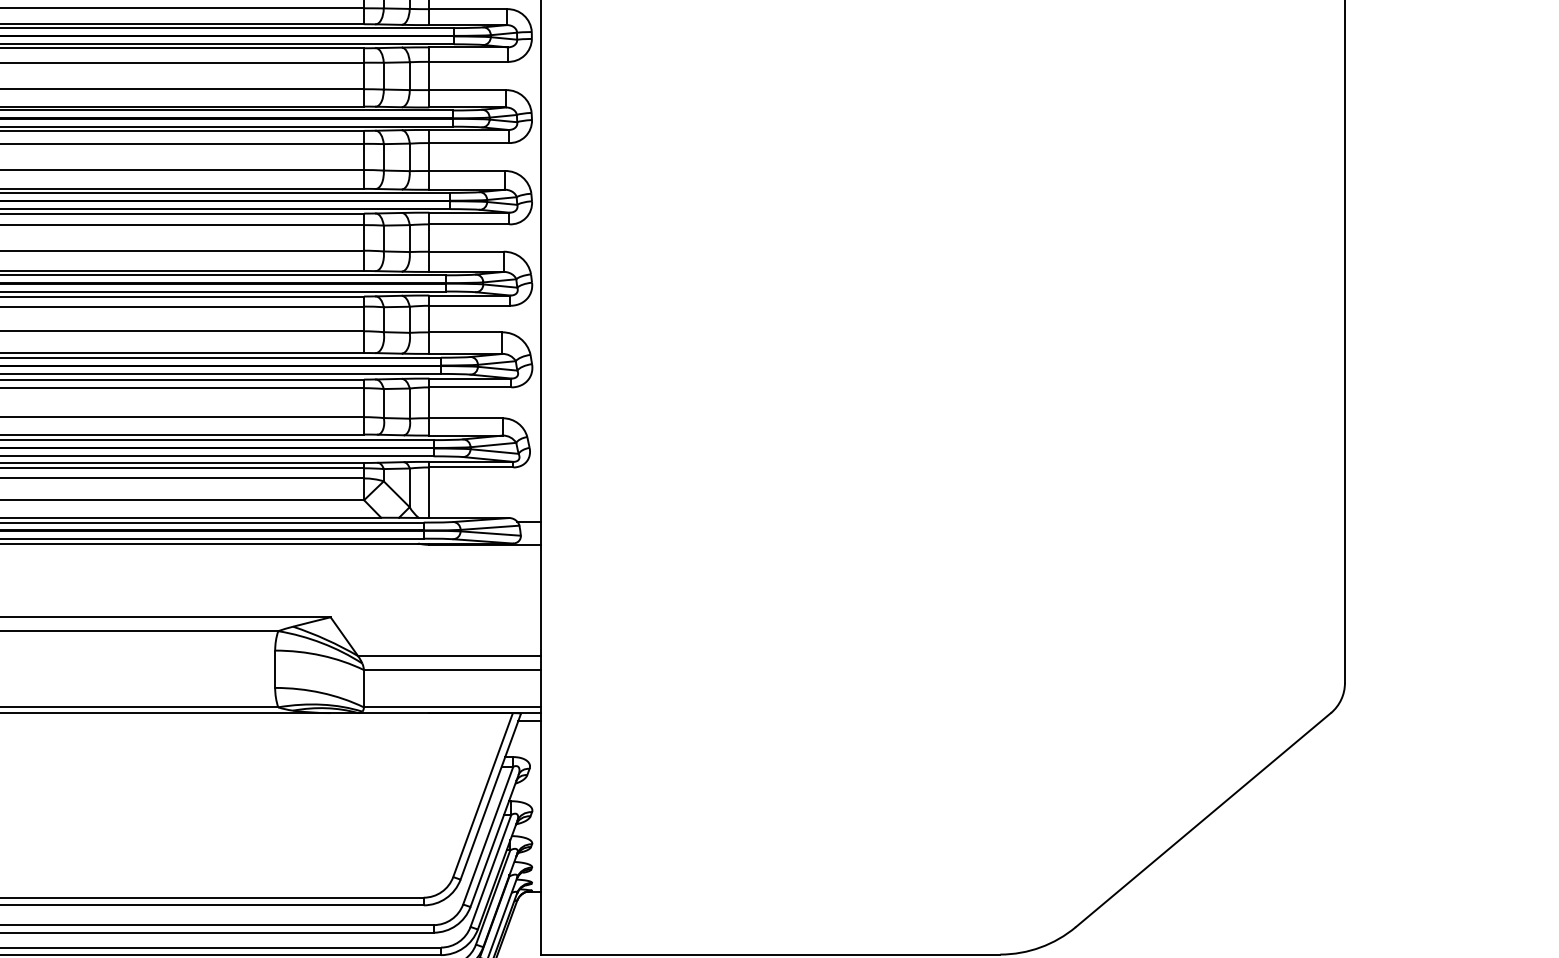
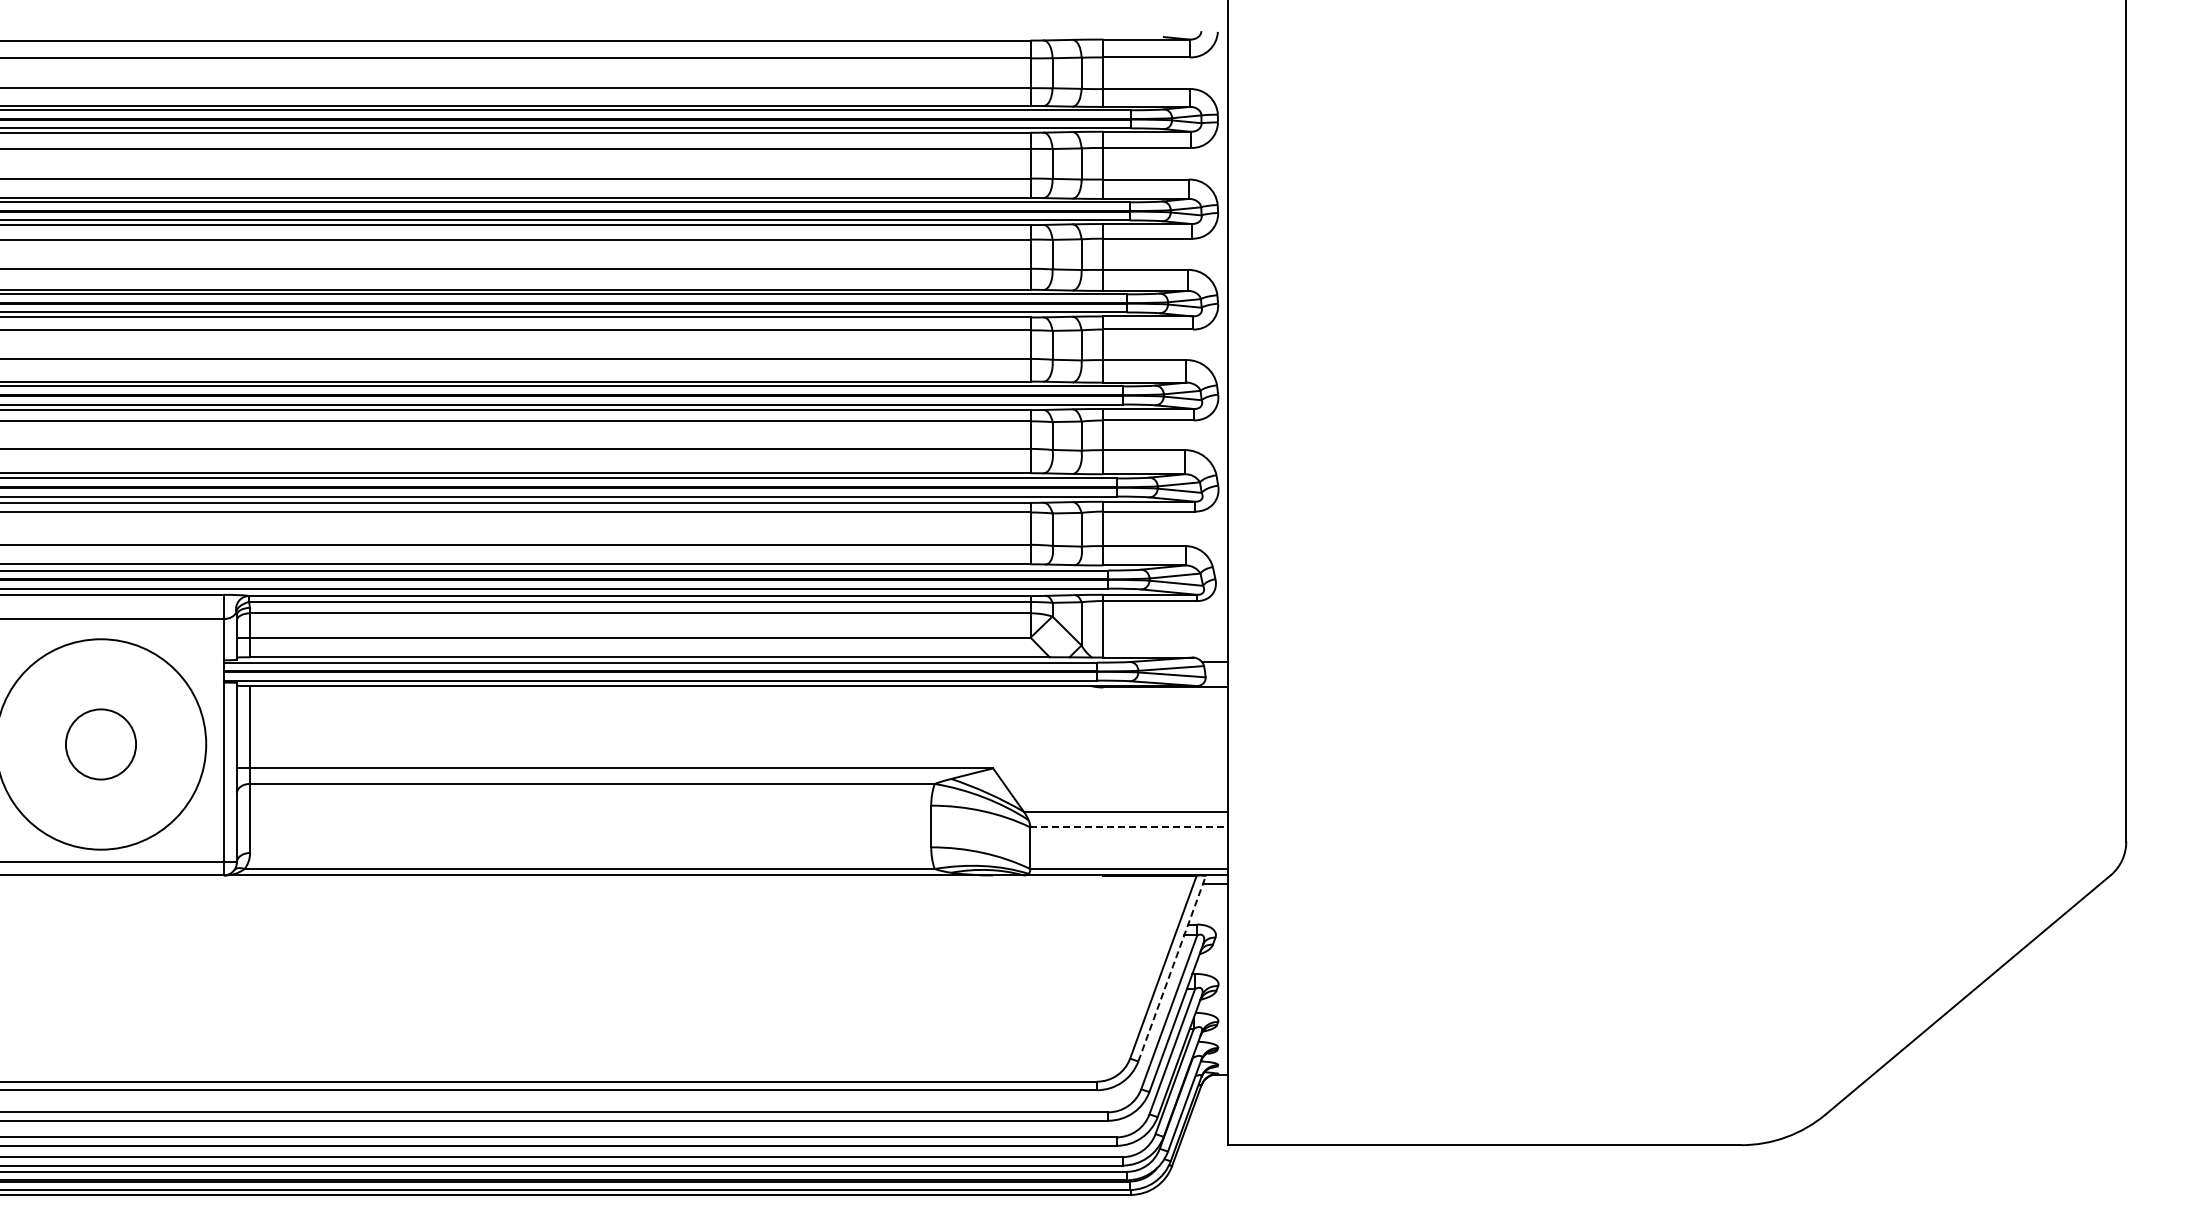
line: (451, 670) -> (1128, 827), solid -> dashed
line: (491, 796) -> (1172, 968), solid -> dashed

